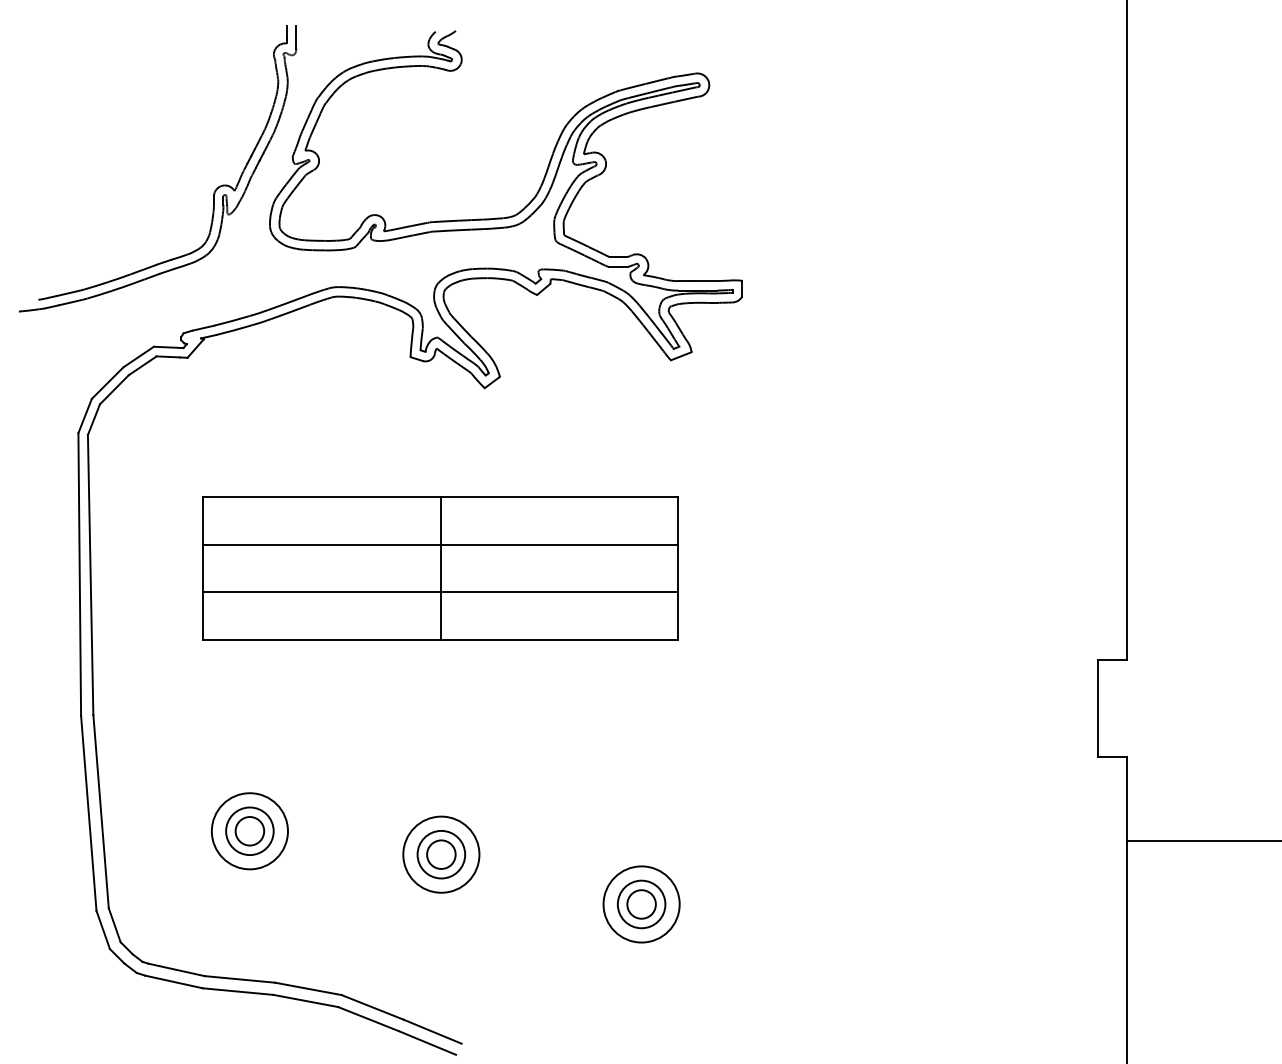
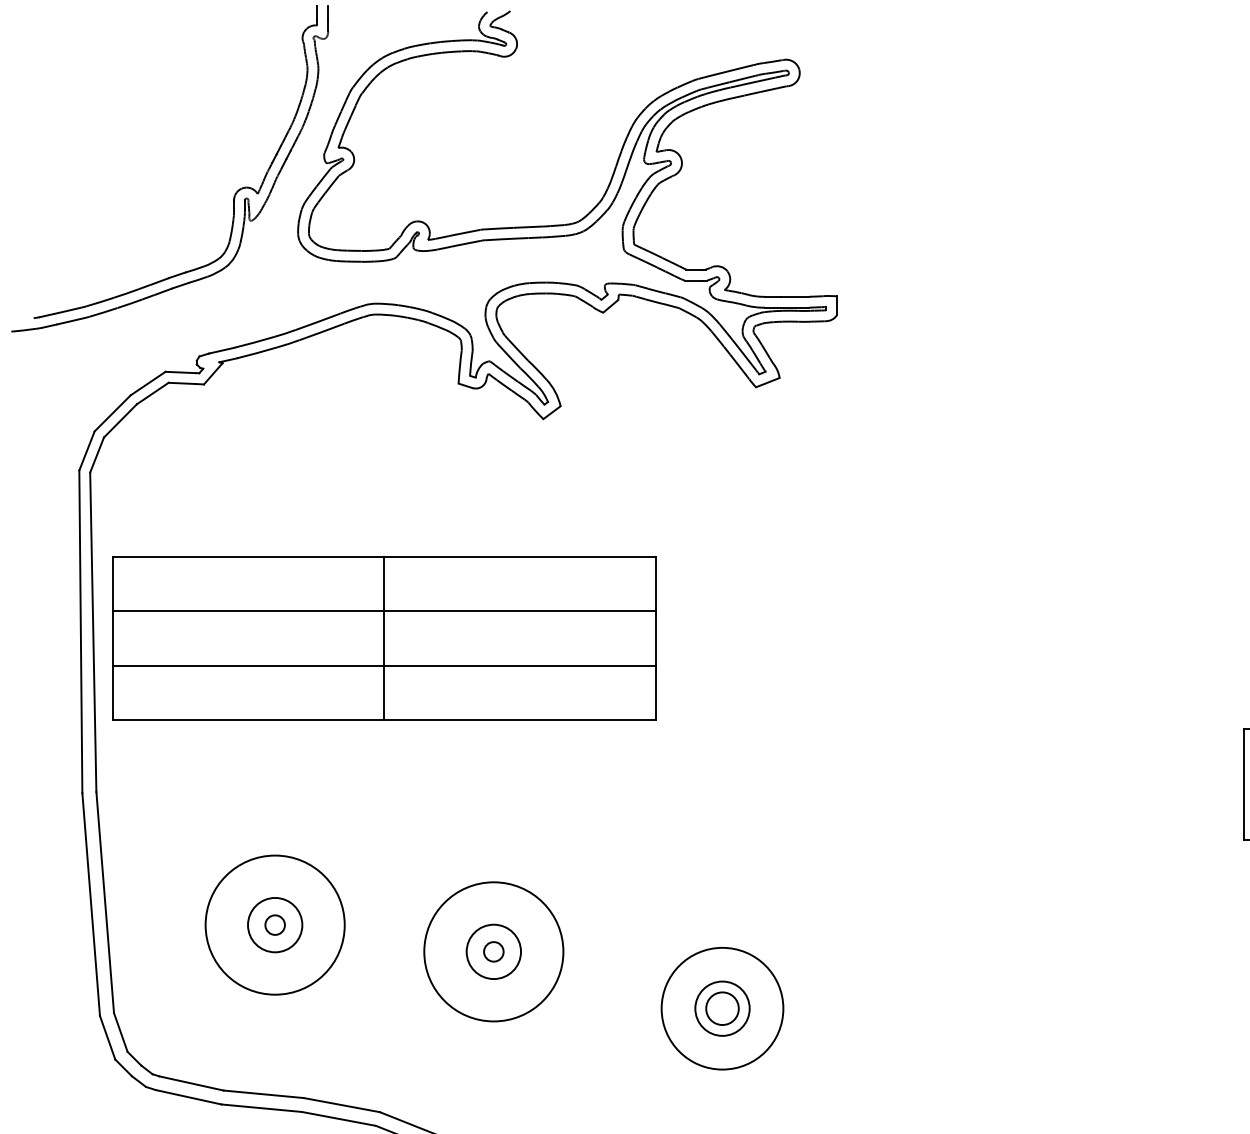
part: (440, 568) -> (384, 638), moved
circle: (249, 831) -> (274, 925), size x0.6
circle: (249, 831) -> (274, 925), size x1.6
circle: (441, 854) -> (493, 951), size x0.6
circle: (441, 854) -> (493, 951), size x1.6
circle: (641, 904) -> (722, 1008), size x1.4

